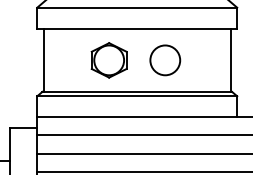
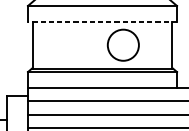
line: (137, 28) -> (102, 21), solid -> dashed
part: (108, 60) -> (81, 45), removed
circle: (165, 60) -> (123, 45), size x1.4

